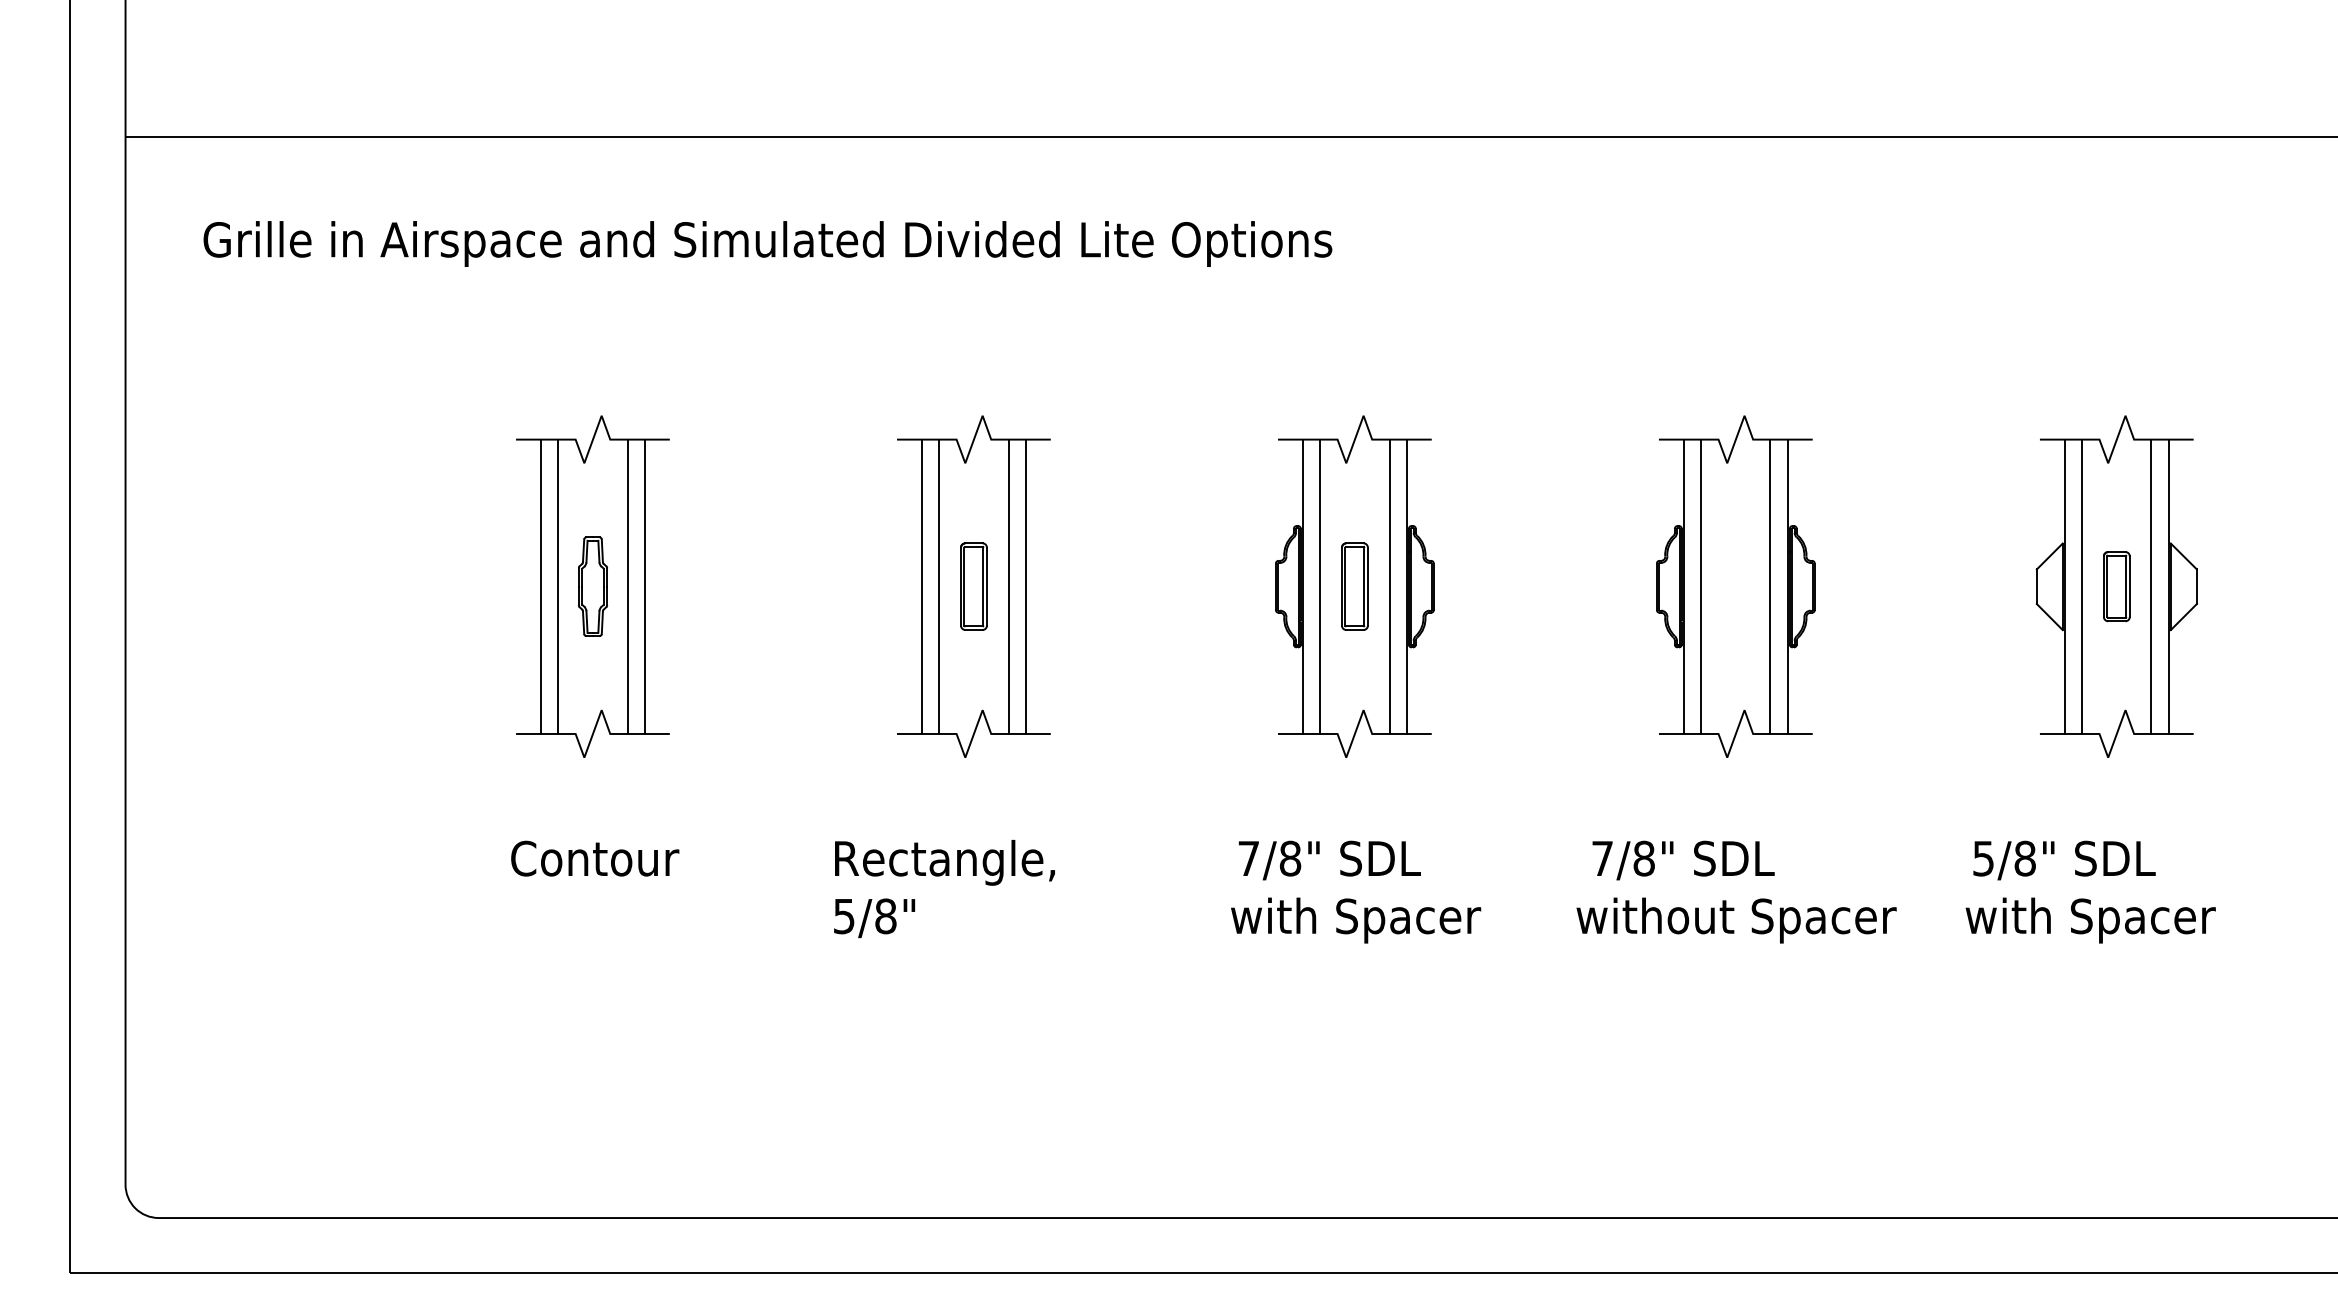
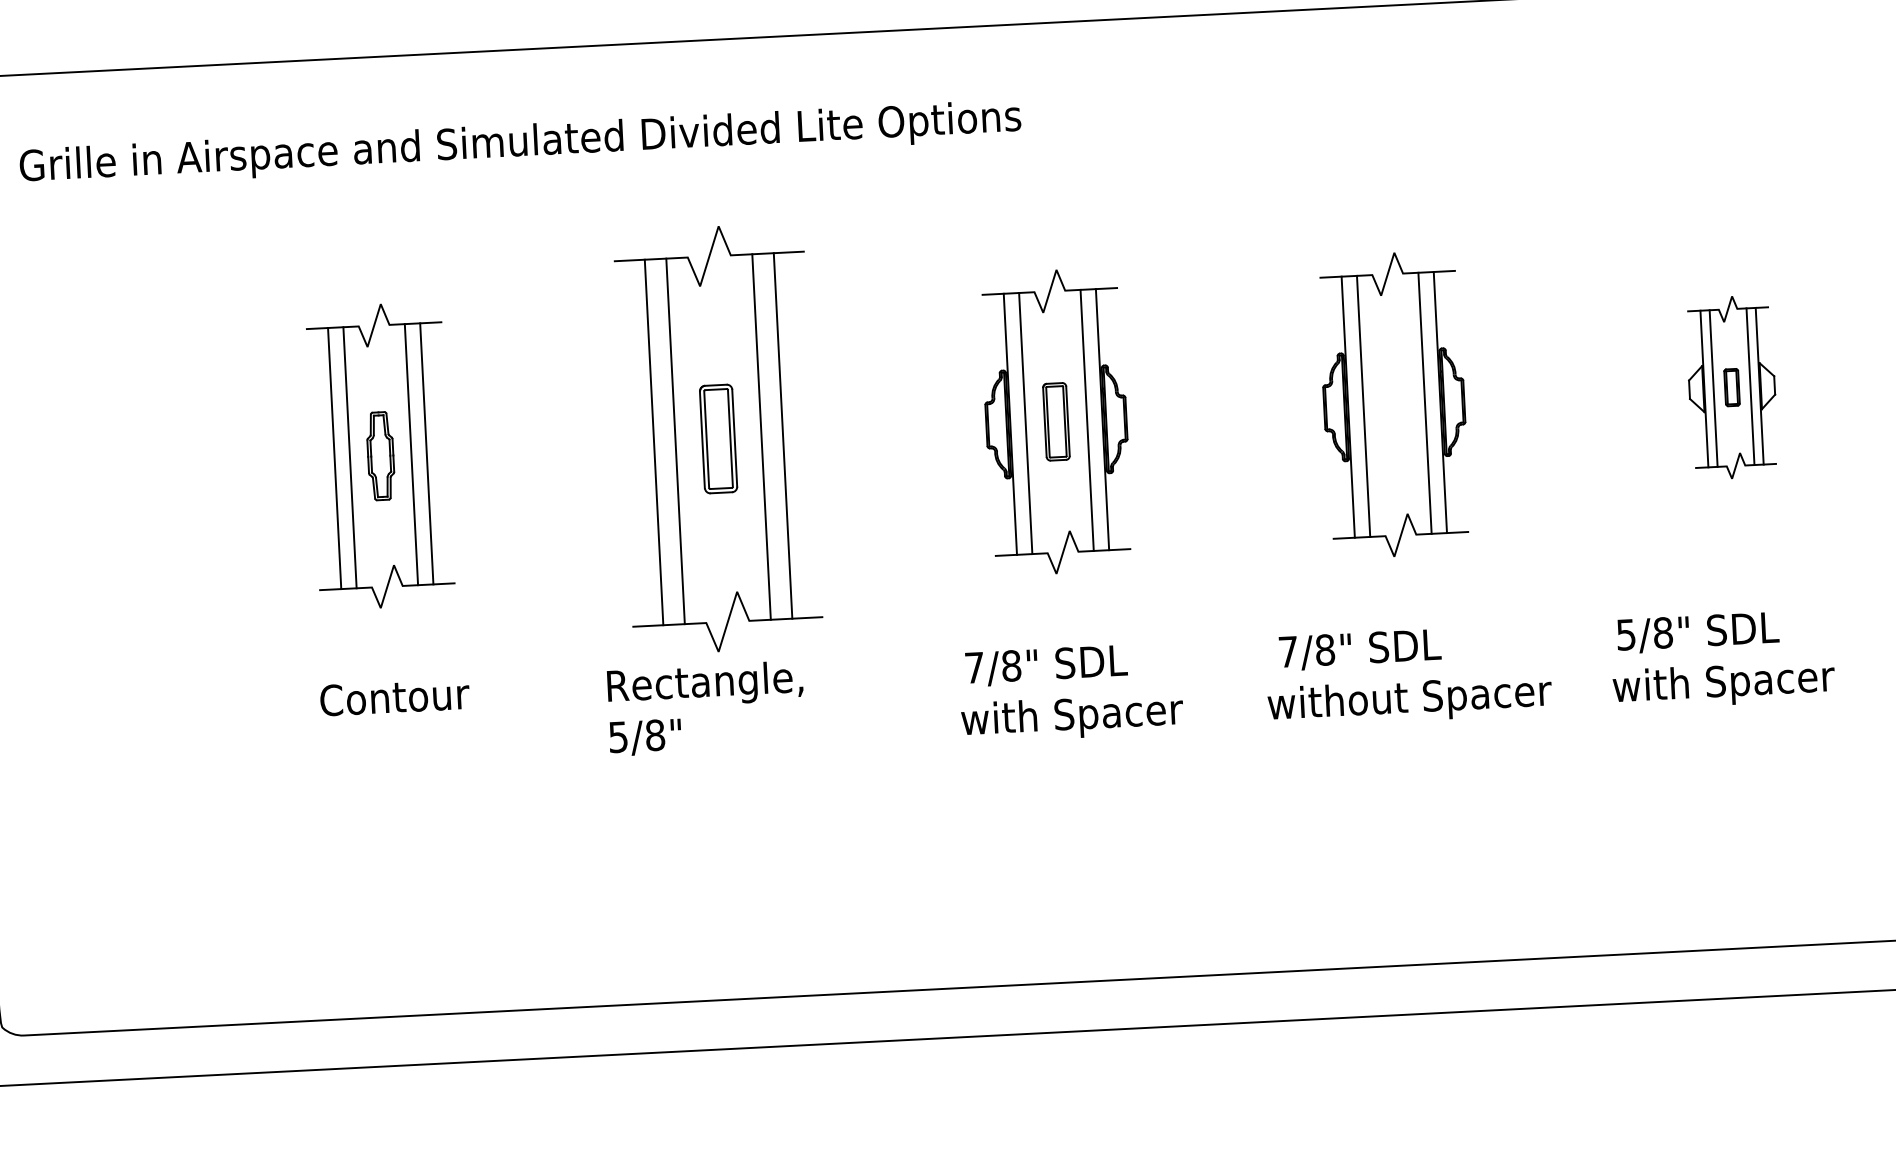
part: (973, 586) -> (718, 438), size x1.4
part: (2116, 586) -> (1731, 387), size x0.6

